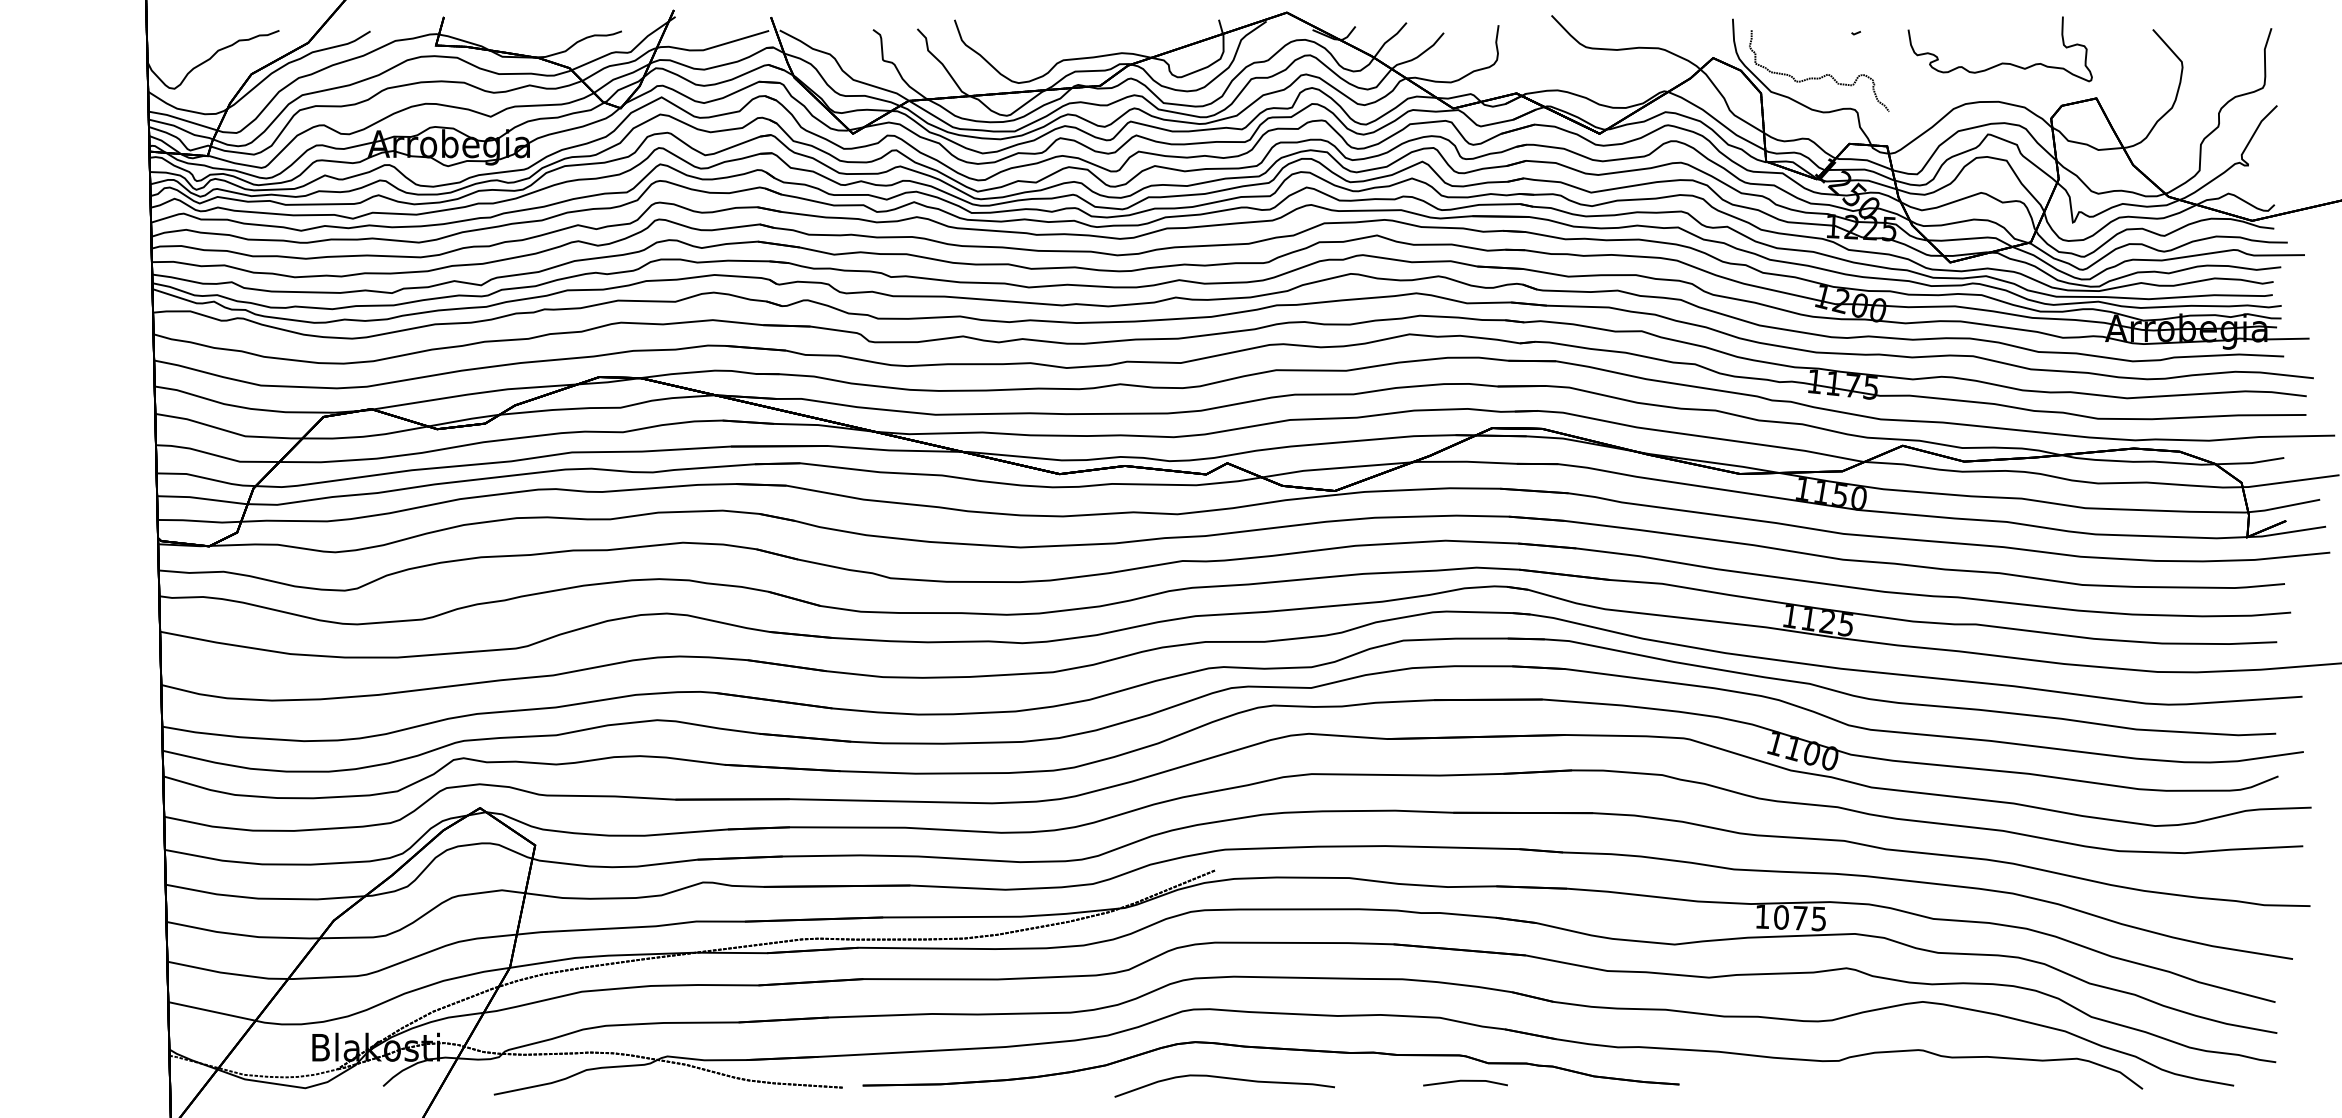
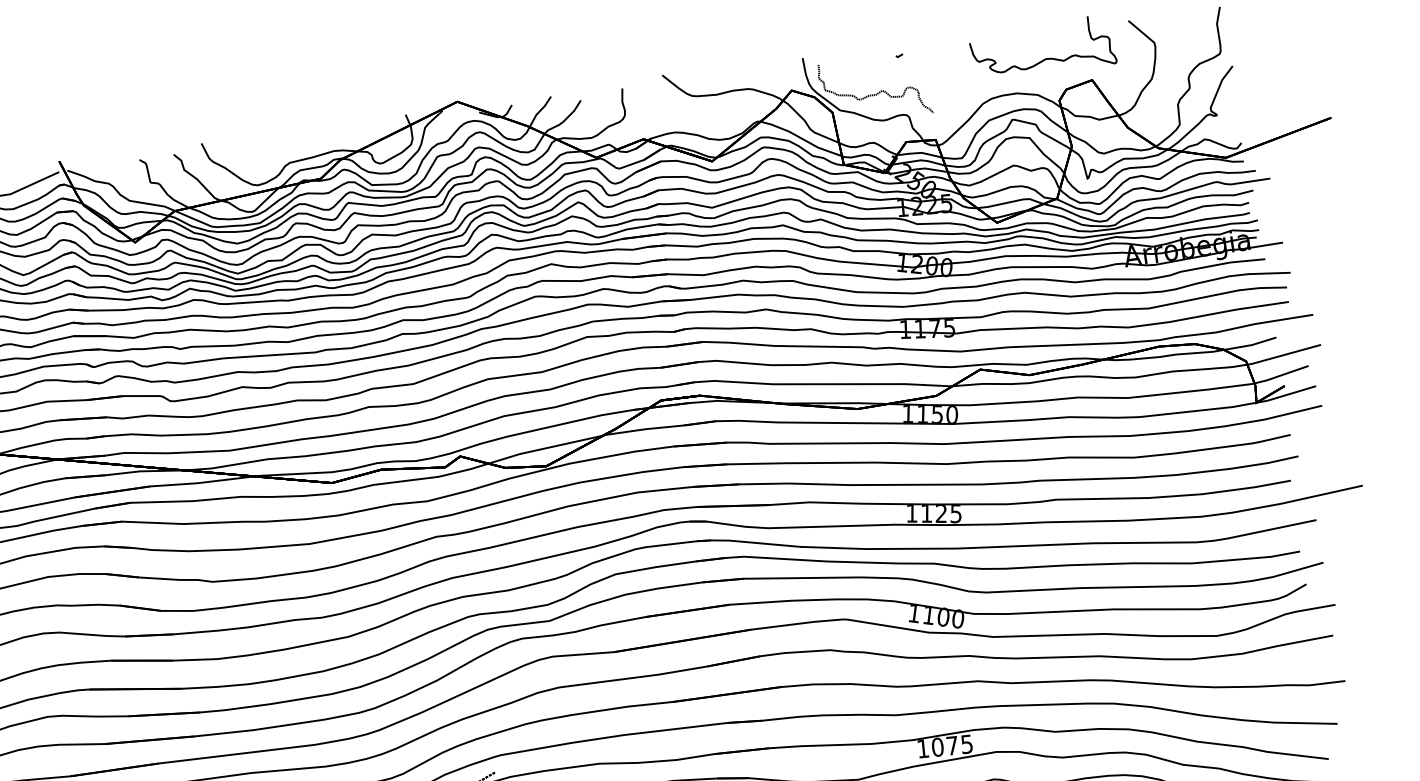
curve: (2001, 62) -> (1045, 58), moved

